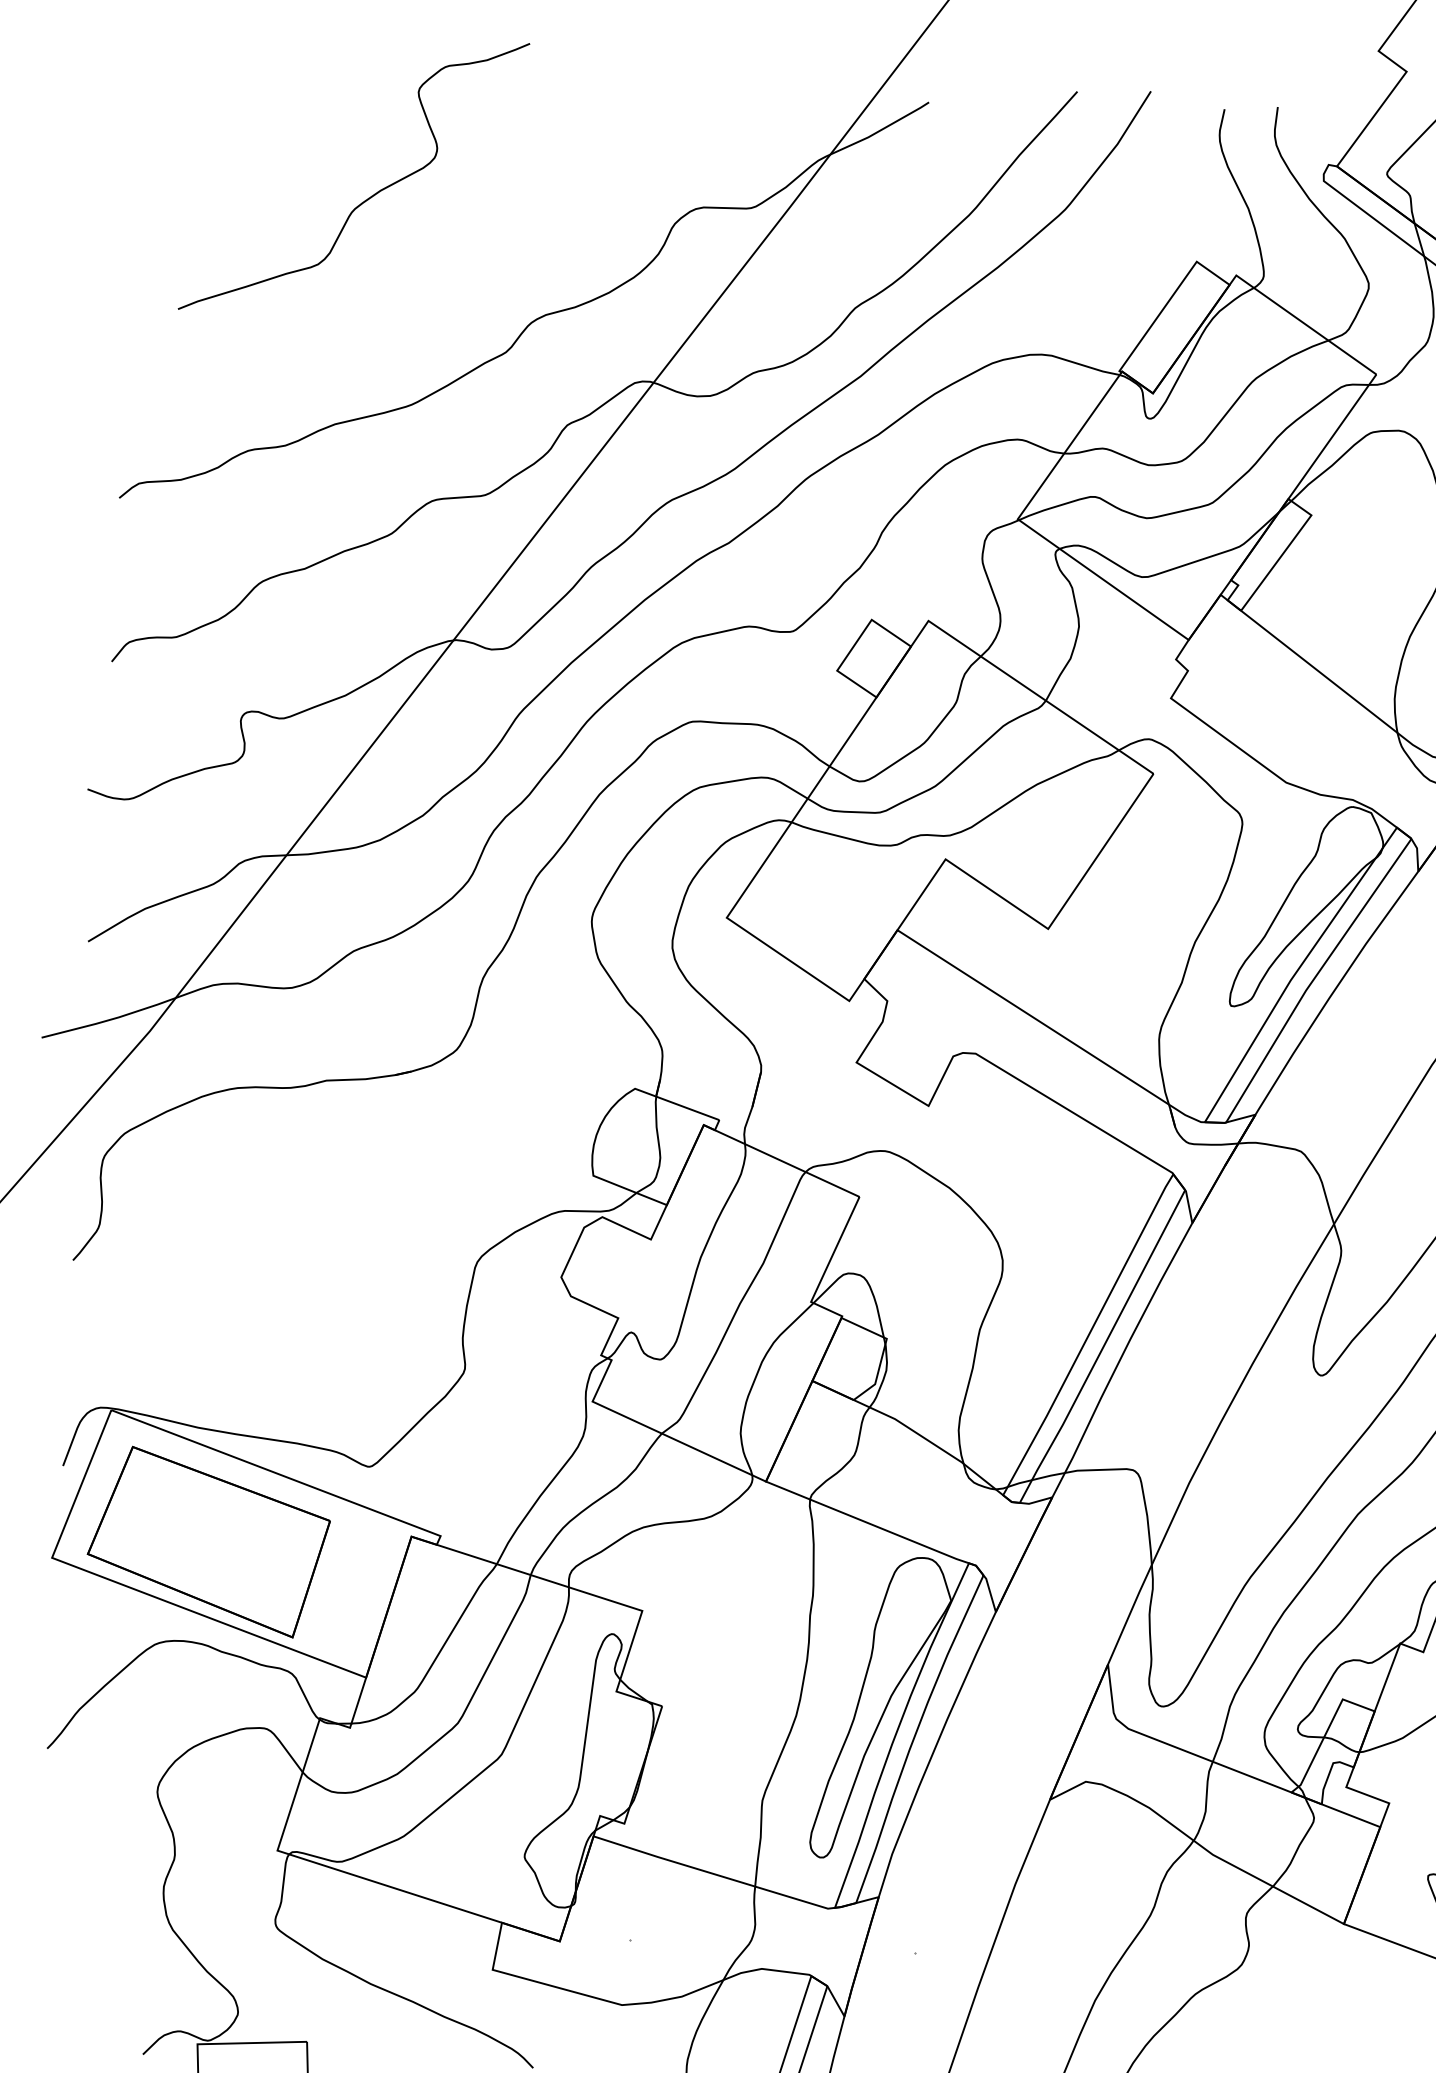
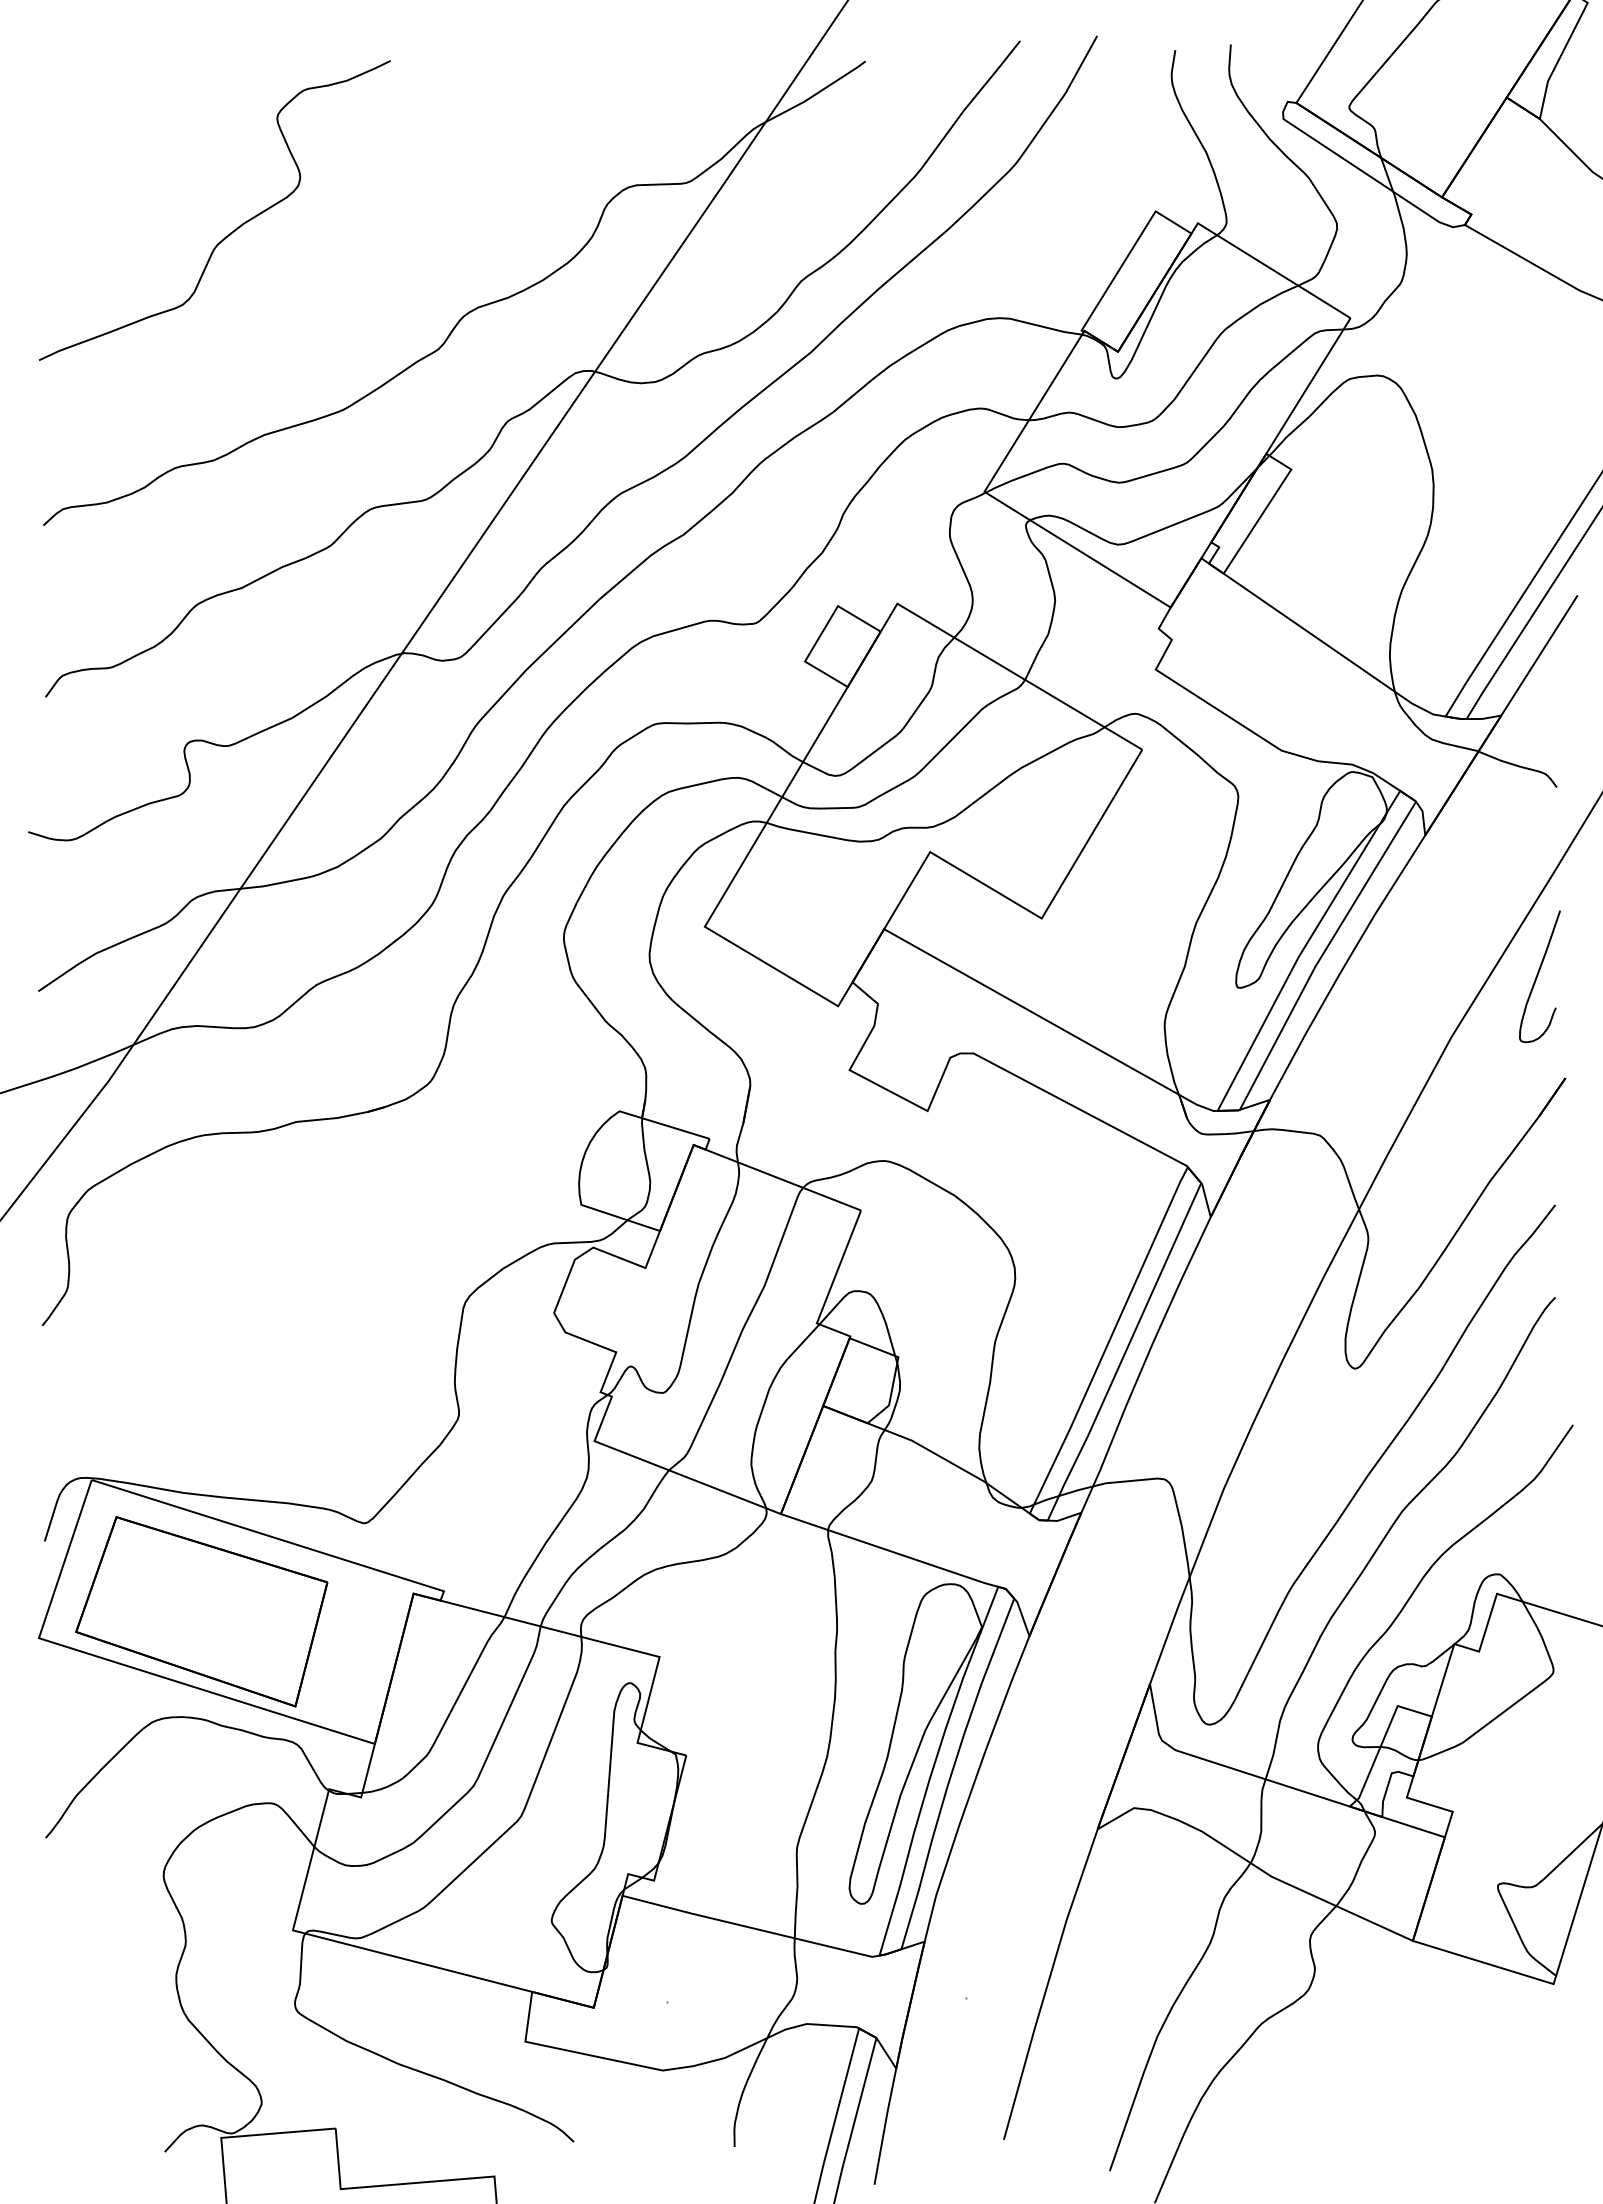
curve: (367, 198) -> (230, 232), moved

